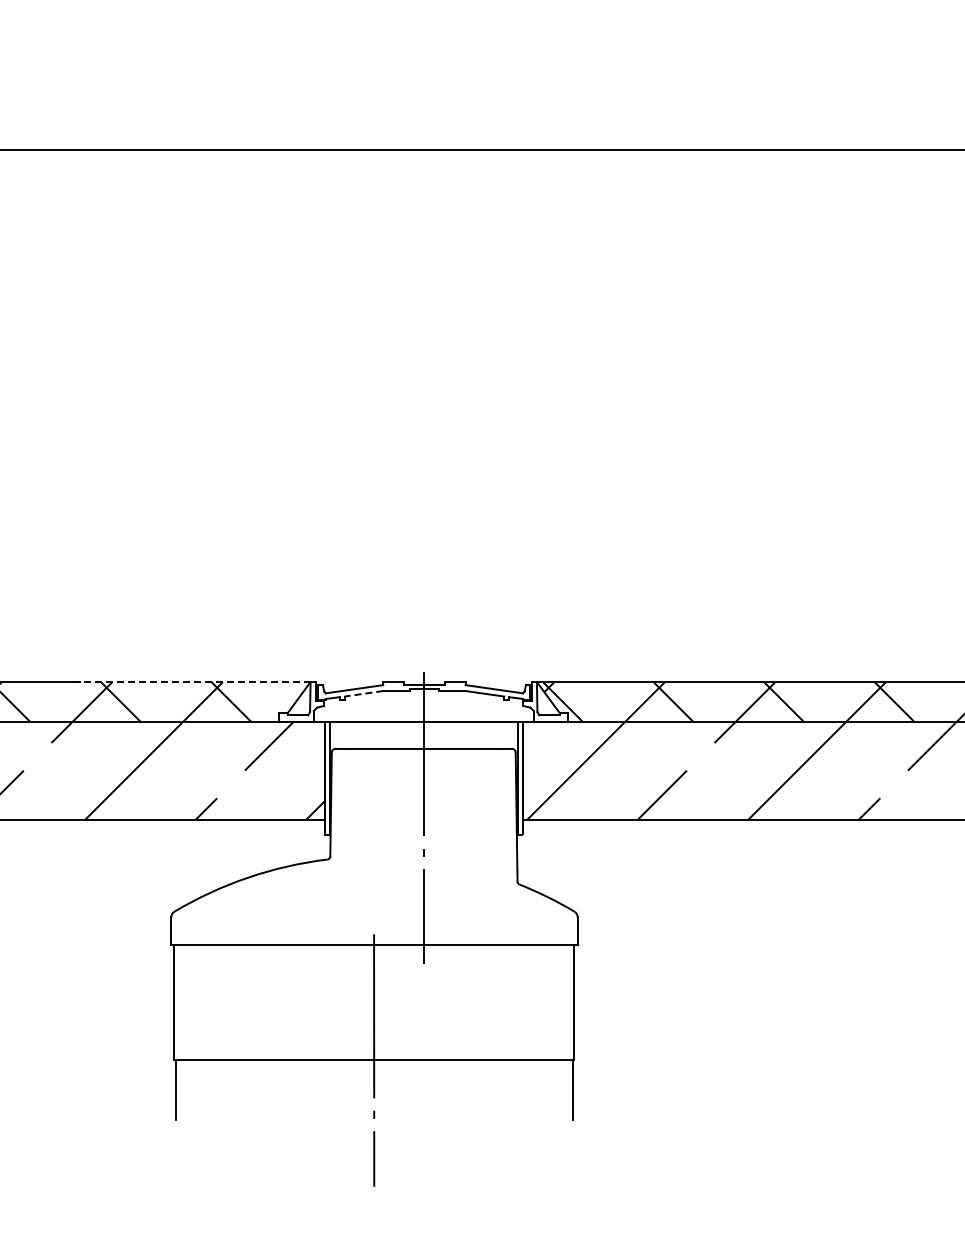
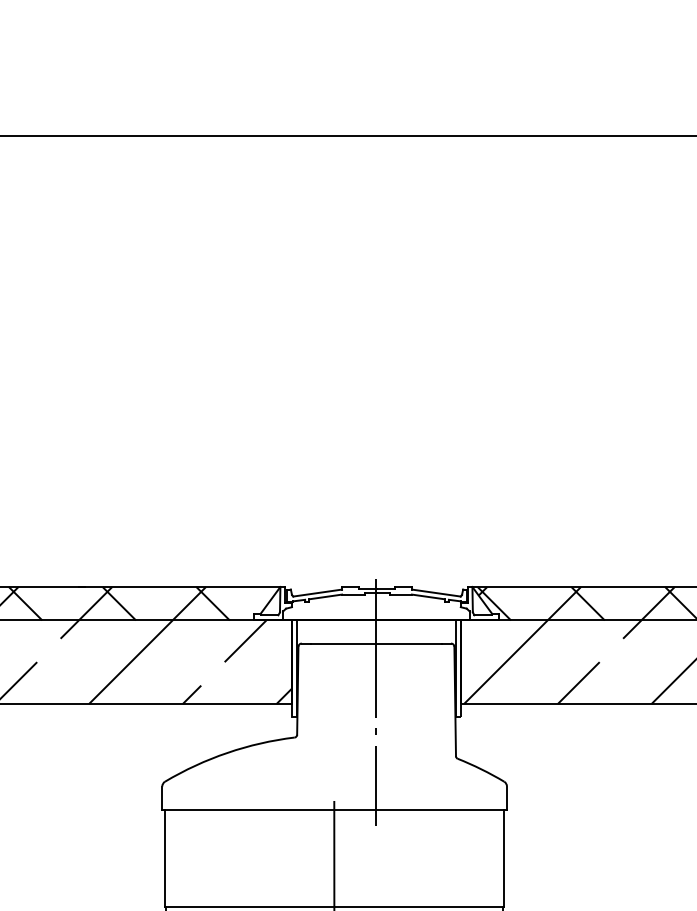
line: (191, 682) -> (179, 587), dashed -> solid
line: (363, 693) -> (325, 596), dashed -> solid

